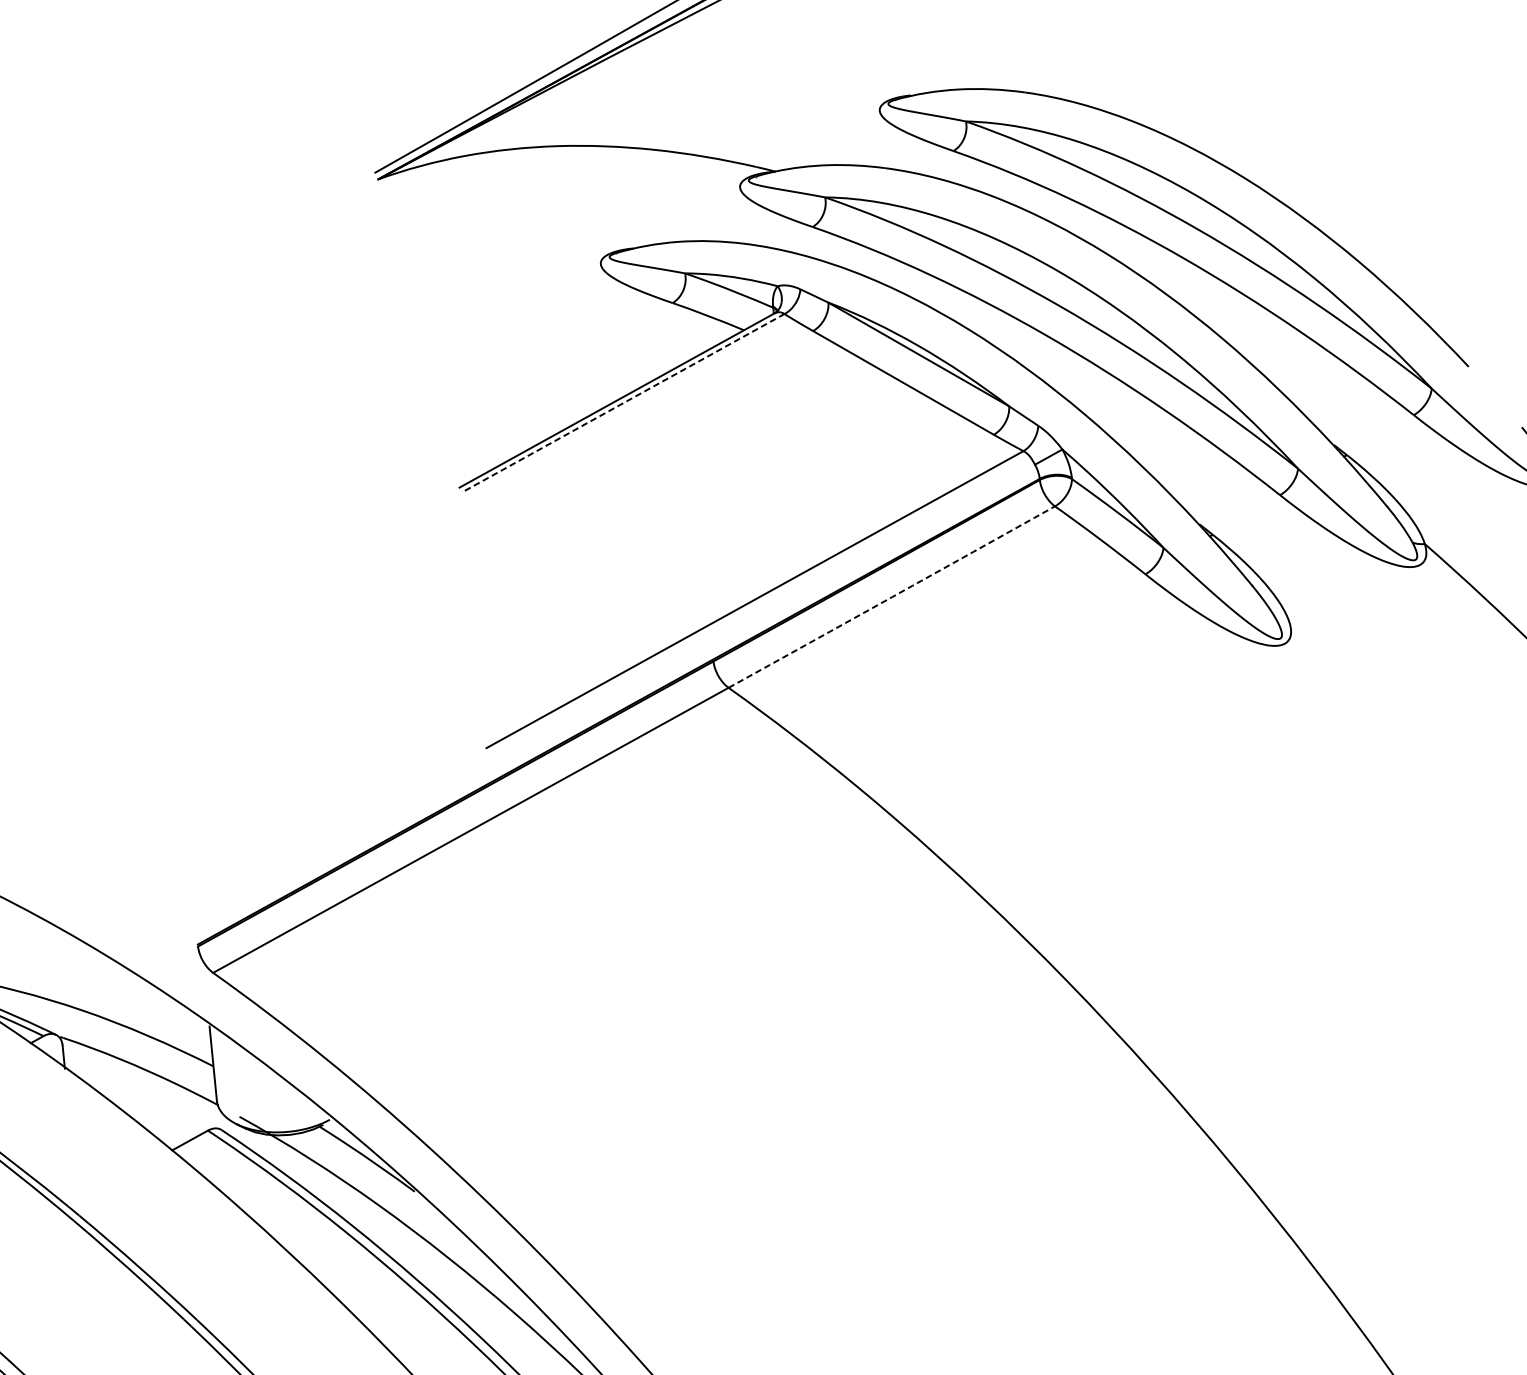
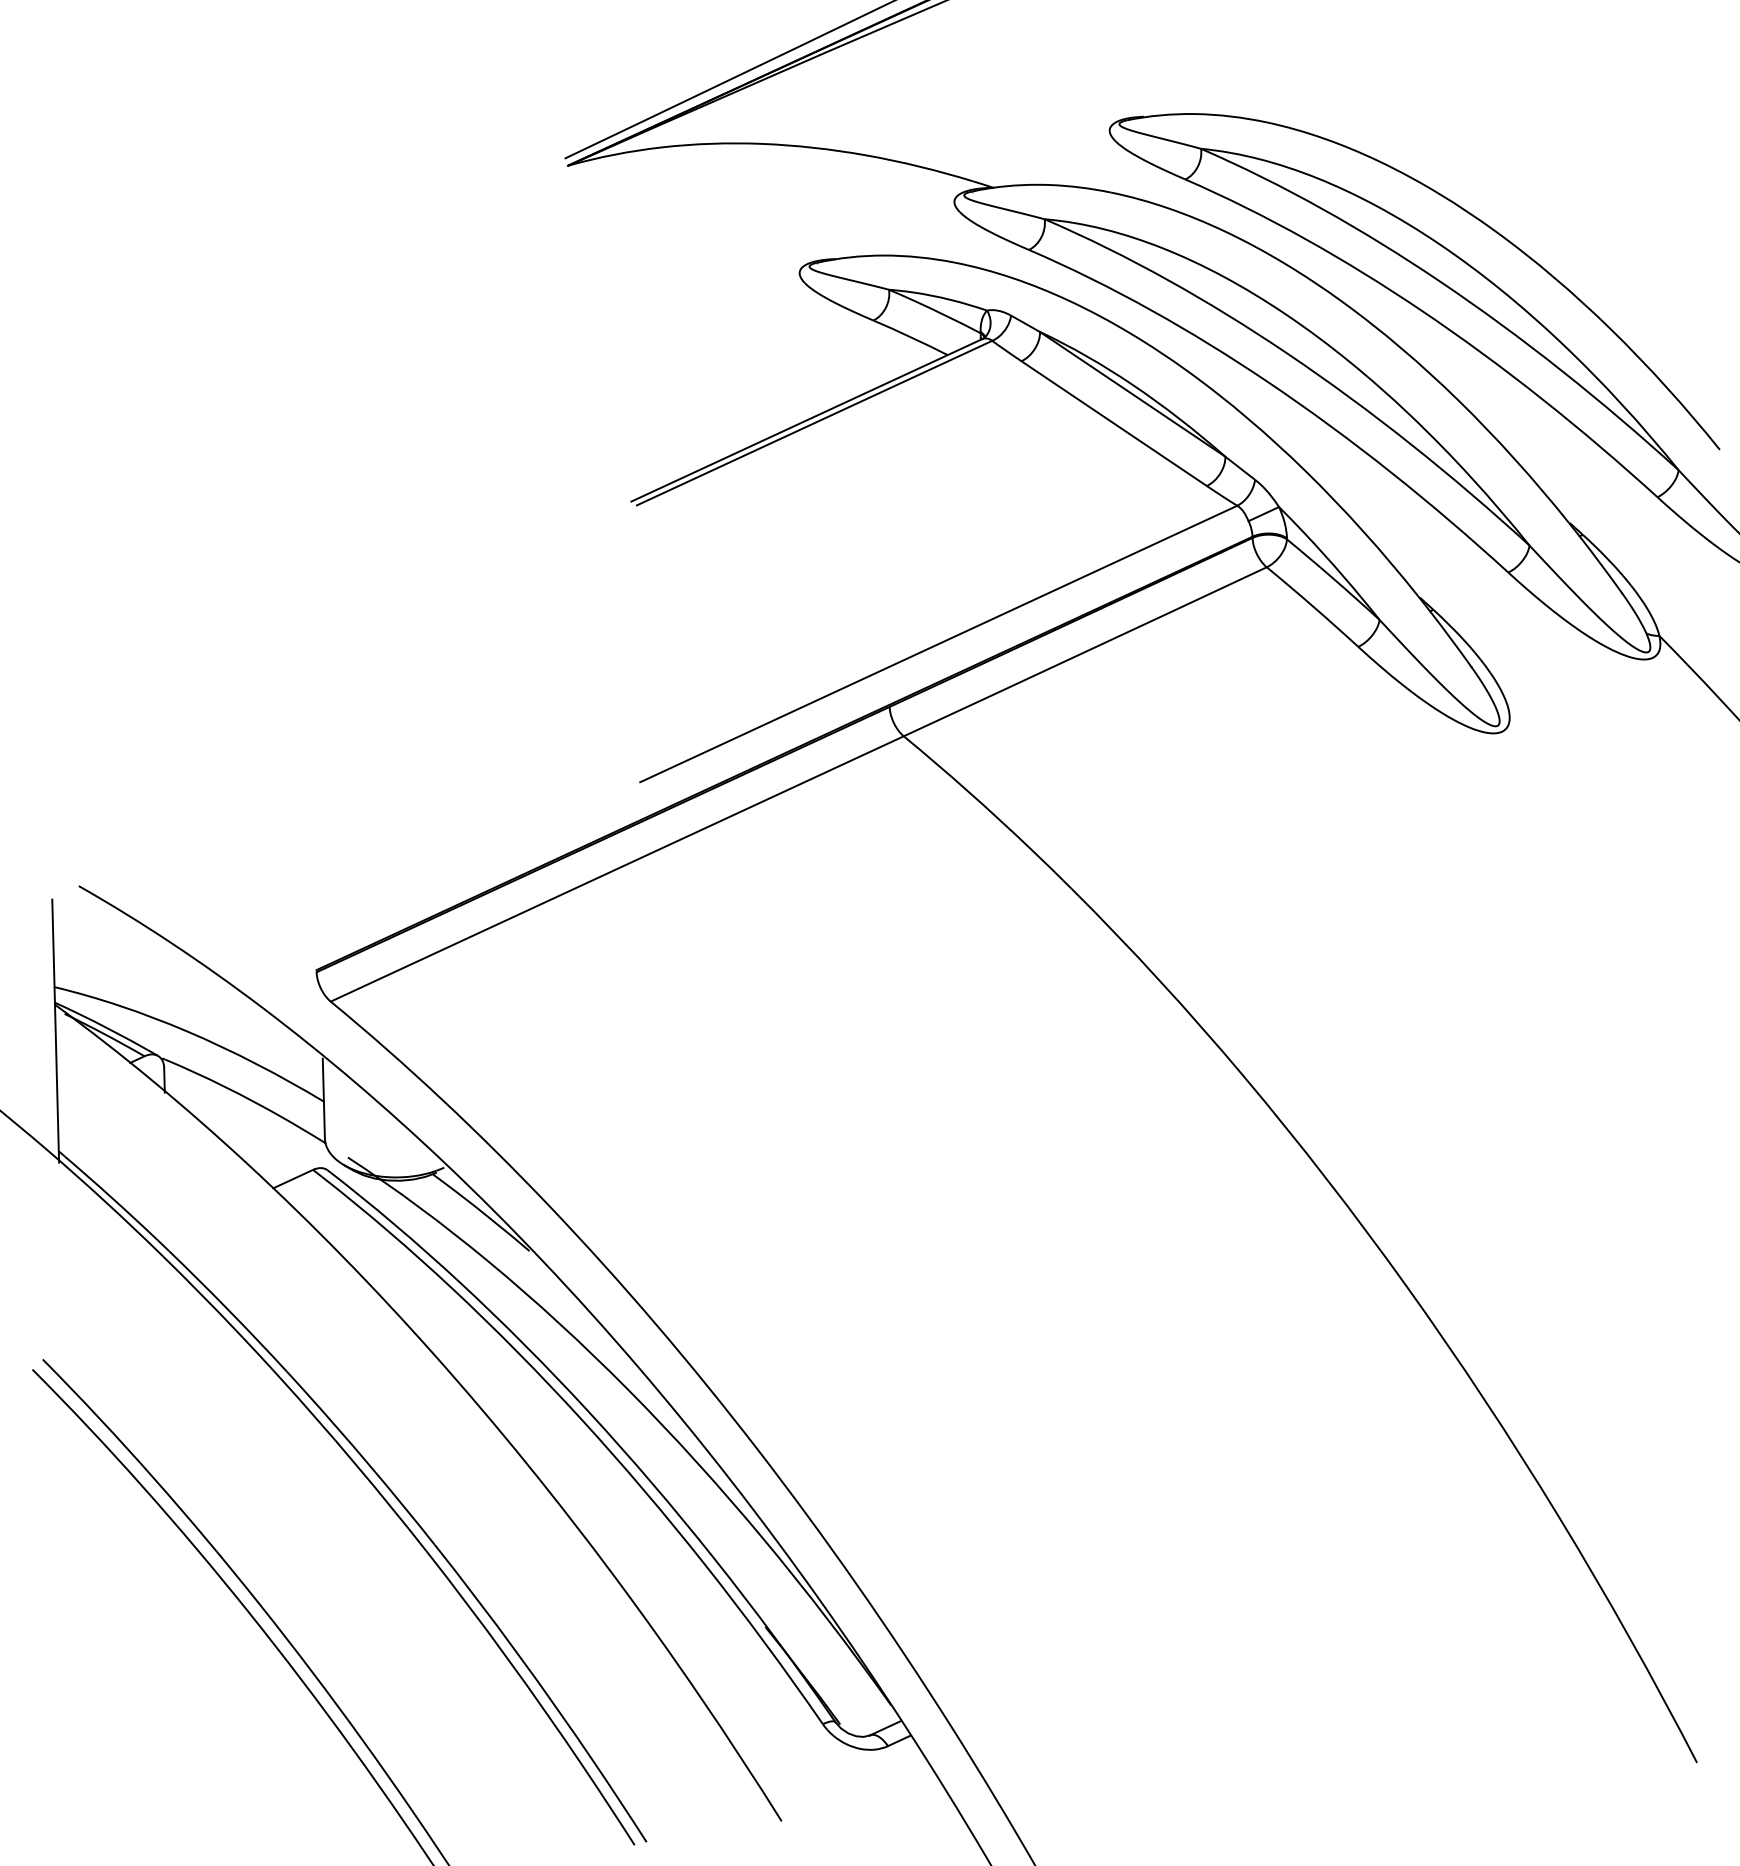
line: (624, 402) -> (814, 423), dashed -> solid
arc: (891, 596) -> (1085, 651), dashed -> solid

